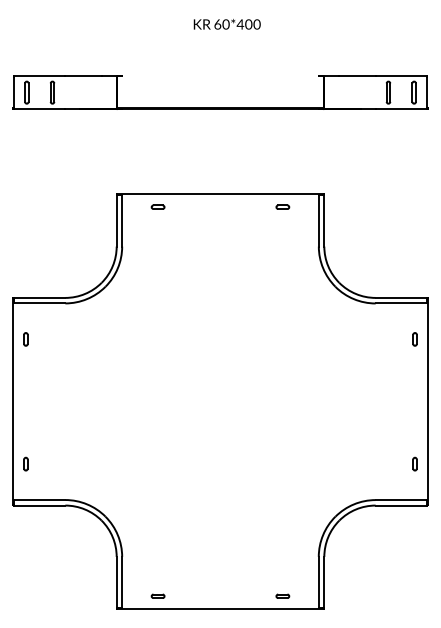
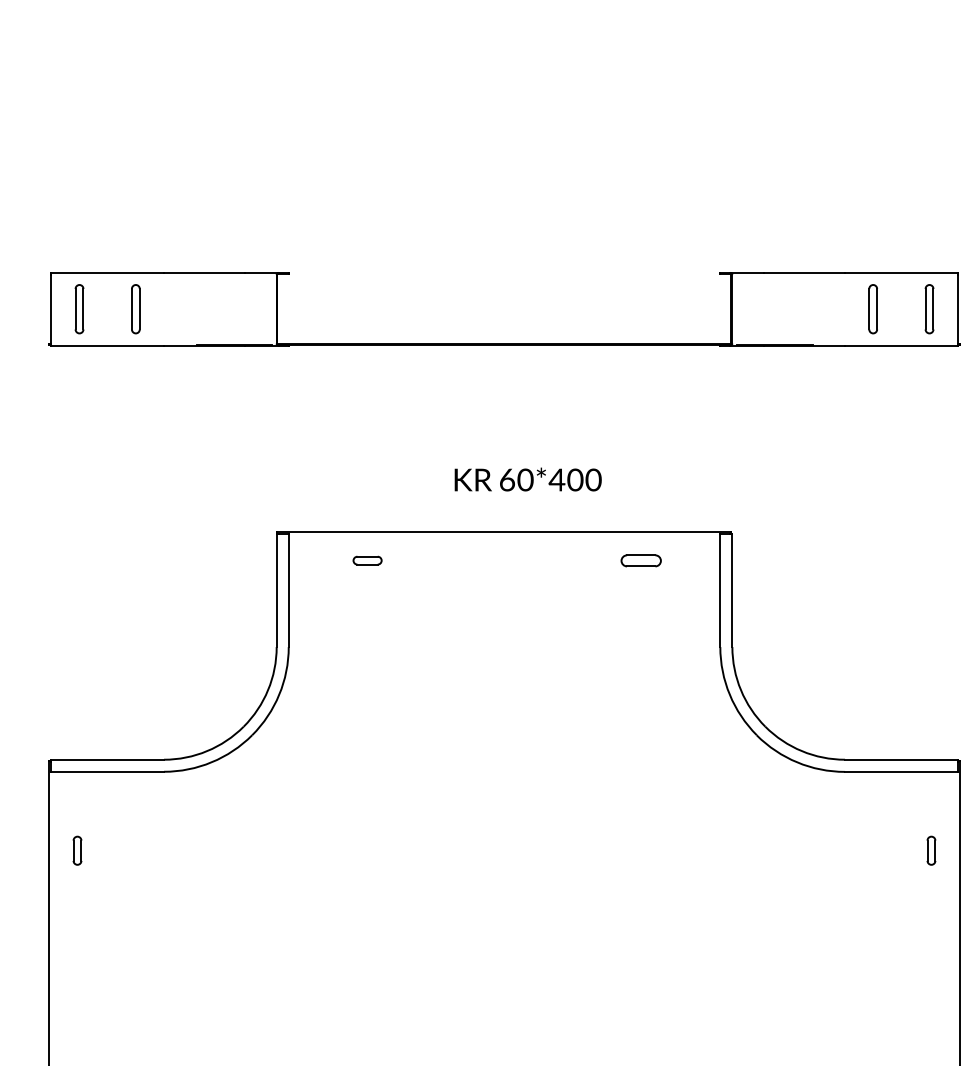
text: (226, 24) -> (526, 480), moved
part: (282, 206) -> (640, 559), size x1.4

